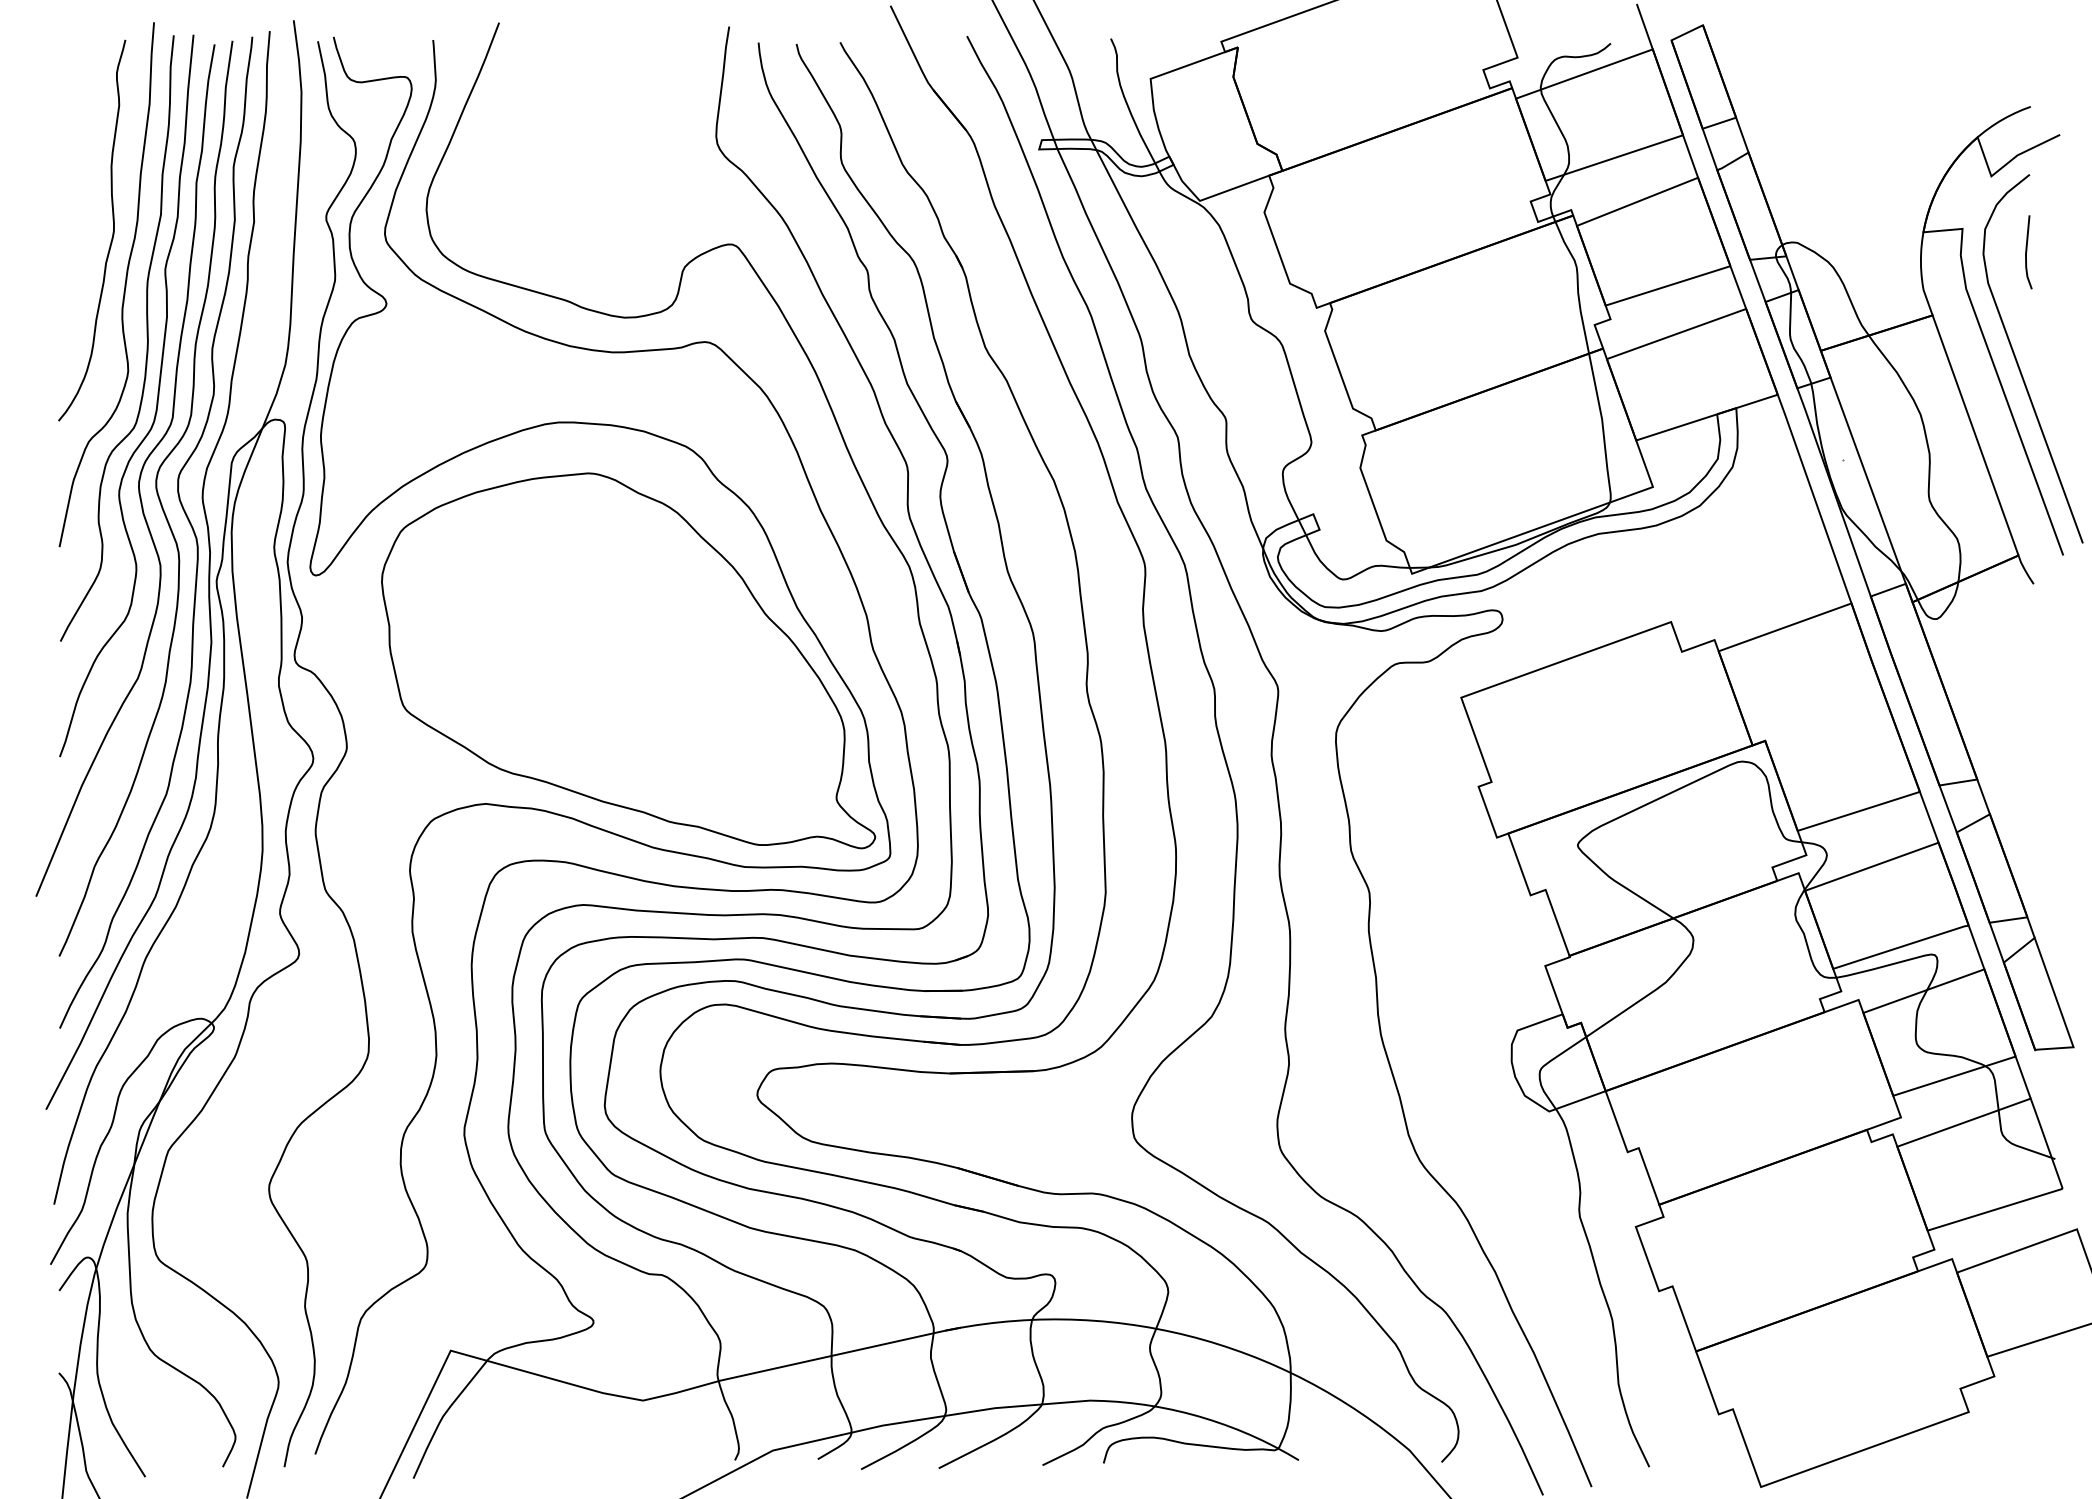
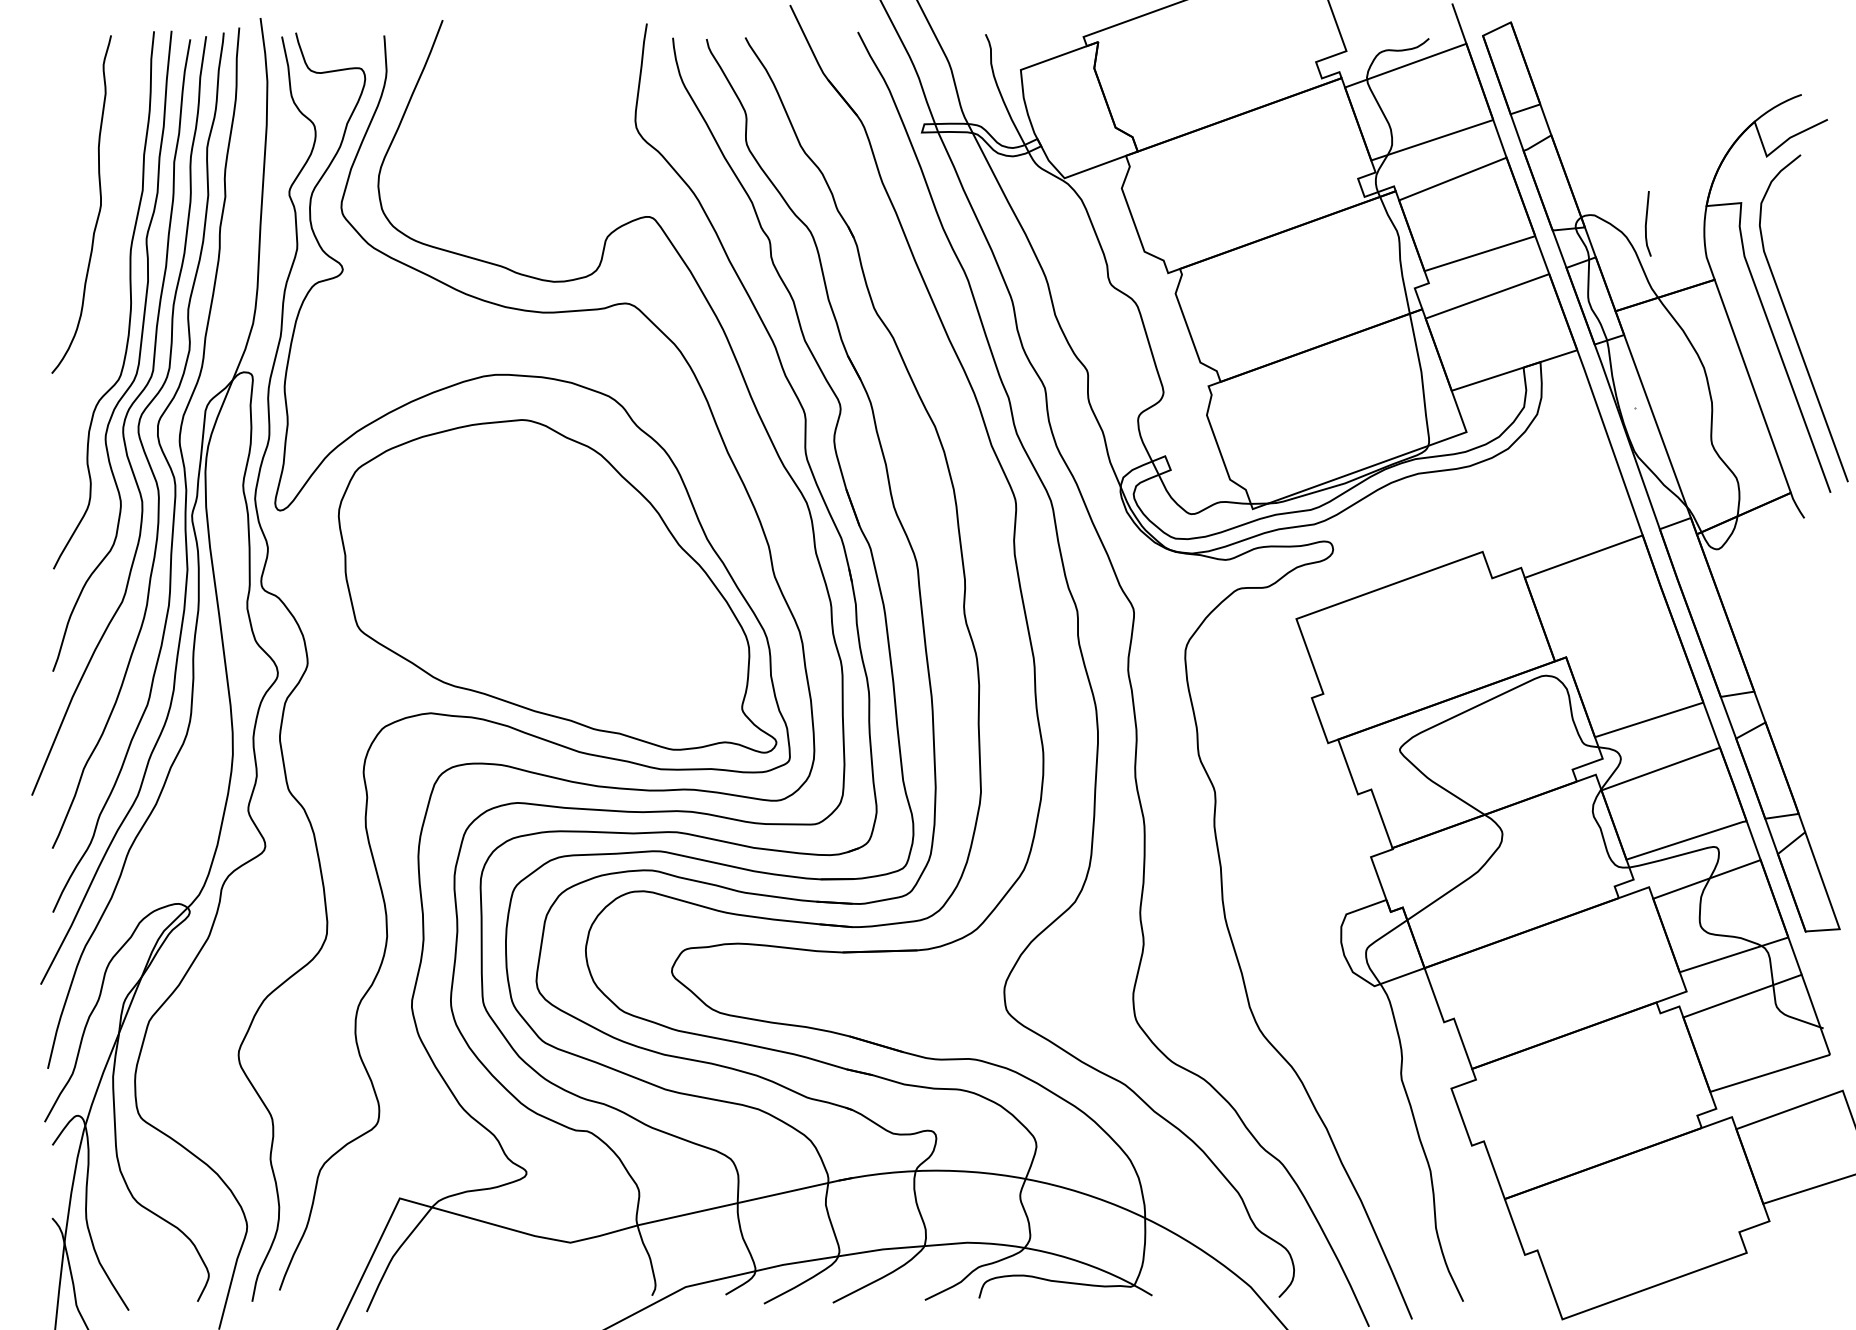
line: (2027, 251) -> (1647, 223), moved
curve: (124, 284) -> (110, 252), removed

